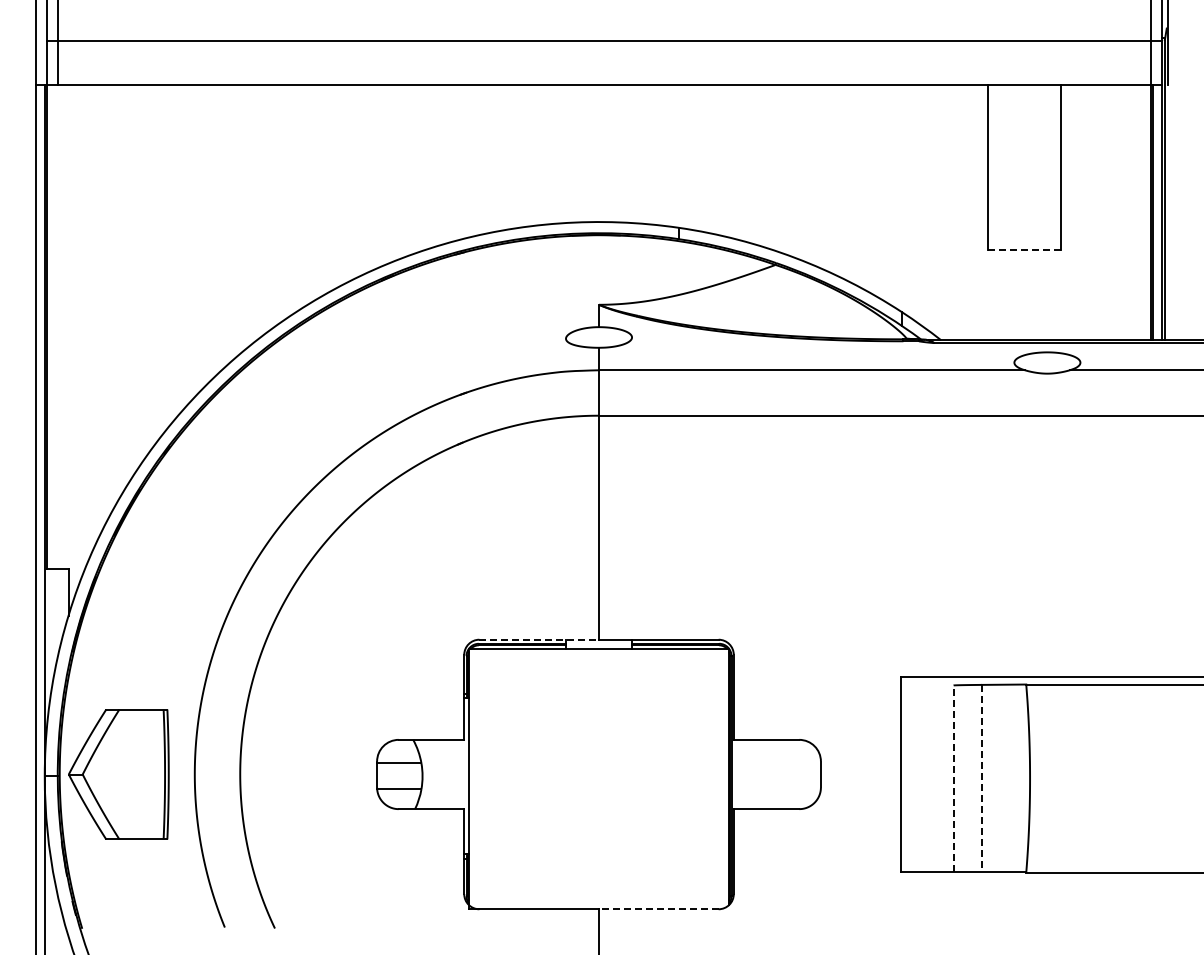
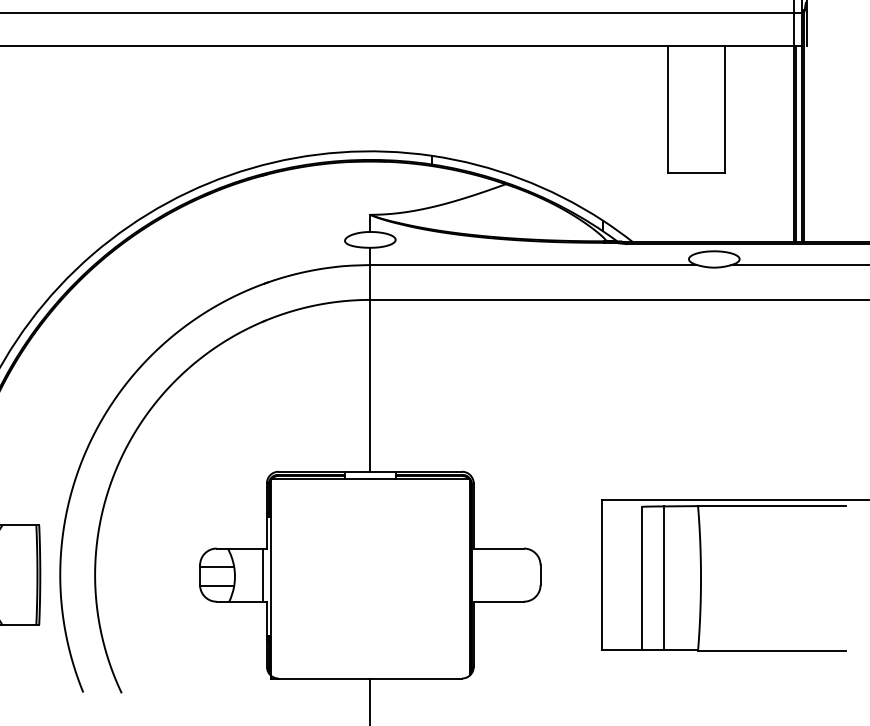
line: (1024, 250) -> (696, 173), dashed -> solid
line: (539, 639) -> (324, 471), dashed -> solid
line: (459, 774) -> (263, 575), added
line: (953, 778) -> (642, 578), dashed -> solid
line: (981, 778) -> (663, 578), dashed -> solid
line: (658, 909) -> (415, 678), dashed -> solid

